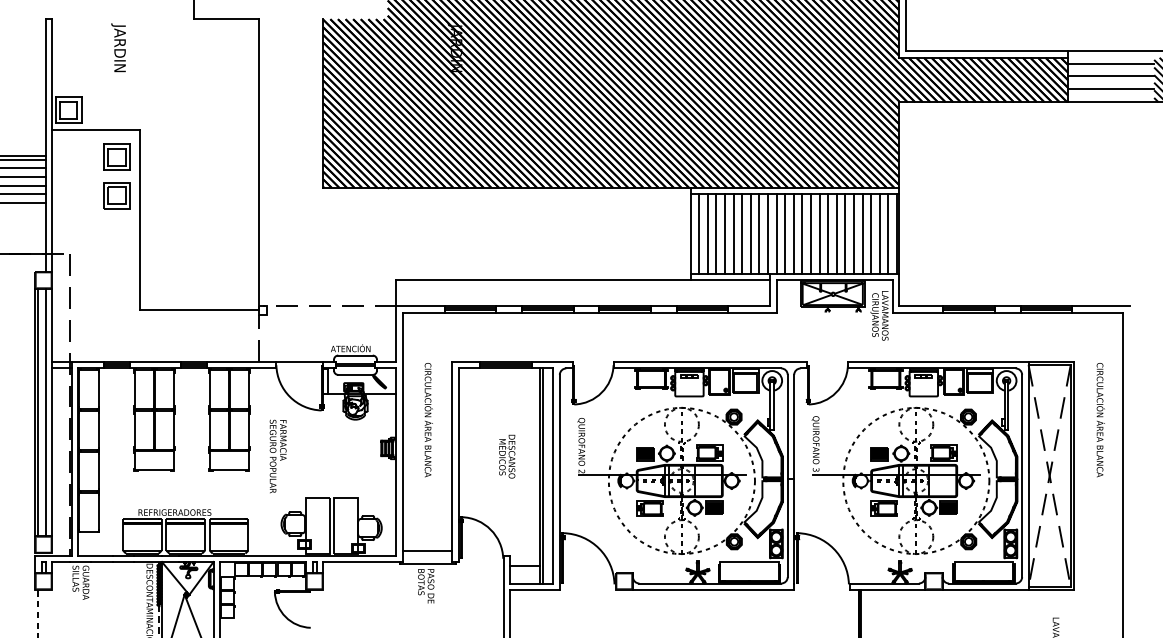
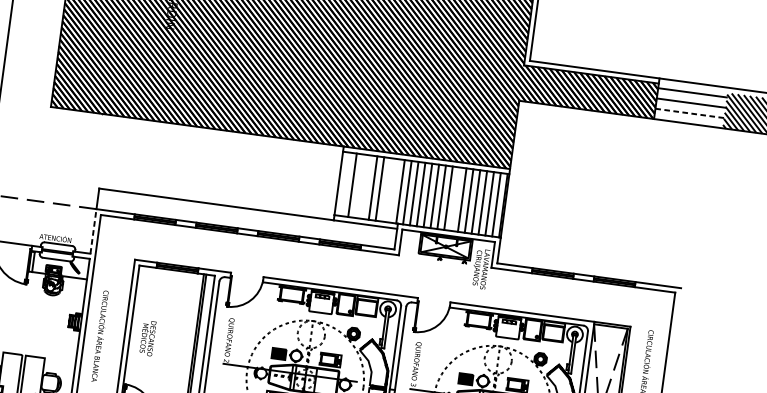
line: (1110, 89) -> (689, 113), solid -> dashed
line: (699, 233) -> (345, 183), removed
line: (716, 233) -> (359, 185), removed
line: (724, 233) -> (365, 186), removed
line: (750, 233) -> (386, 189), removed
line: (759, 233) -> (393, 190), removed
line: (836, 233) -> (455, 198), removed
line: (396, 334) -> (93, 231), solid -> dashed
text: (428, 420) -> (100, 336), moved
text: (507, 456) -> (148, 338), moved

